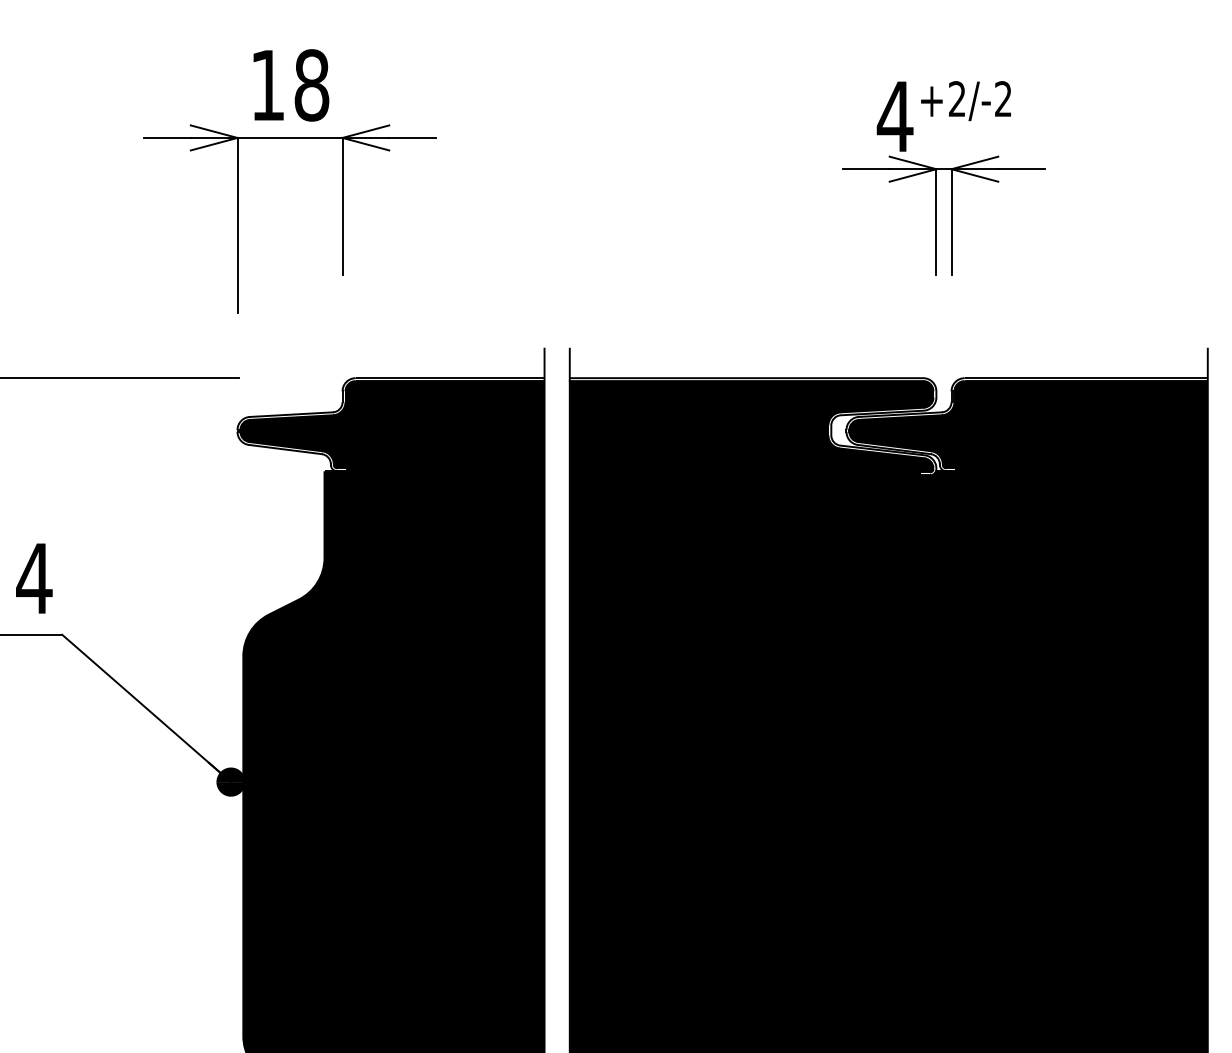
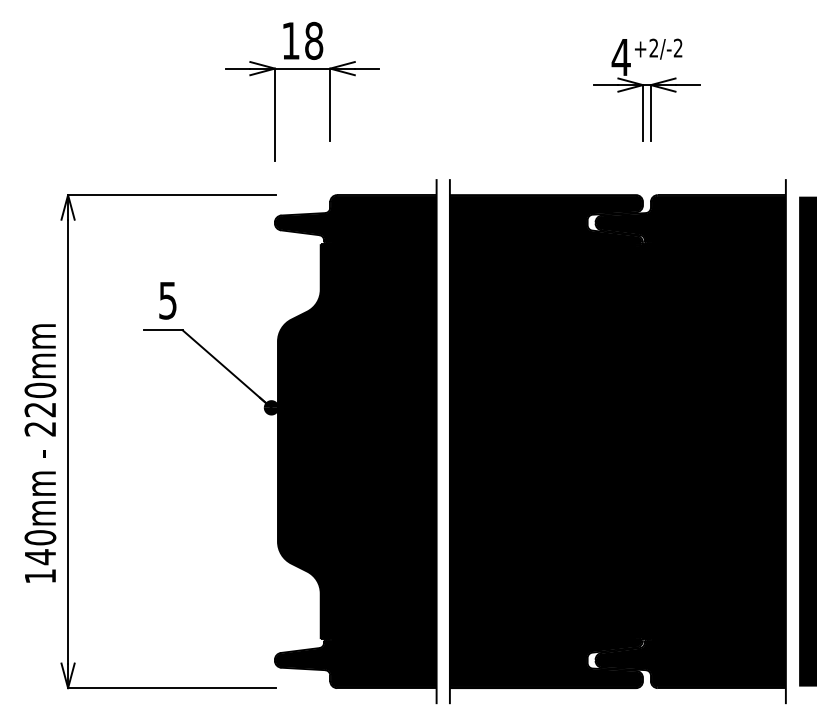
text: (33, 578) -> (167, 300), 4 -> 5

